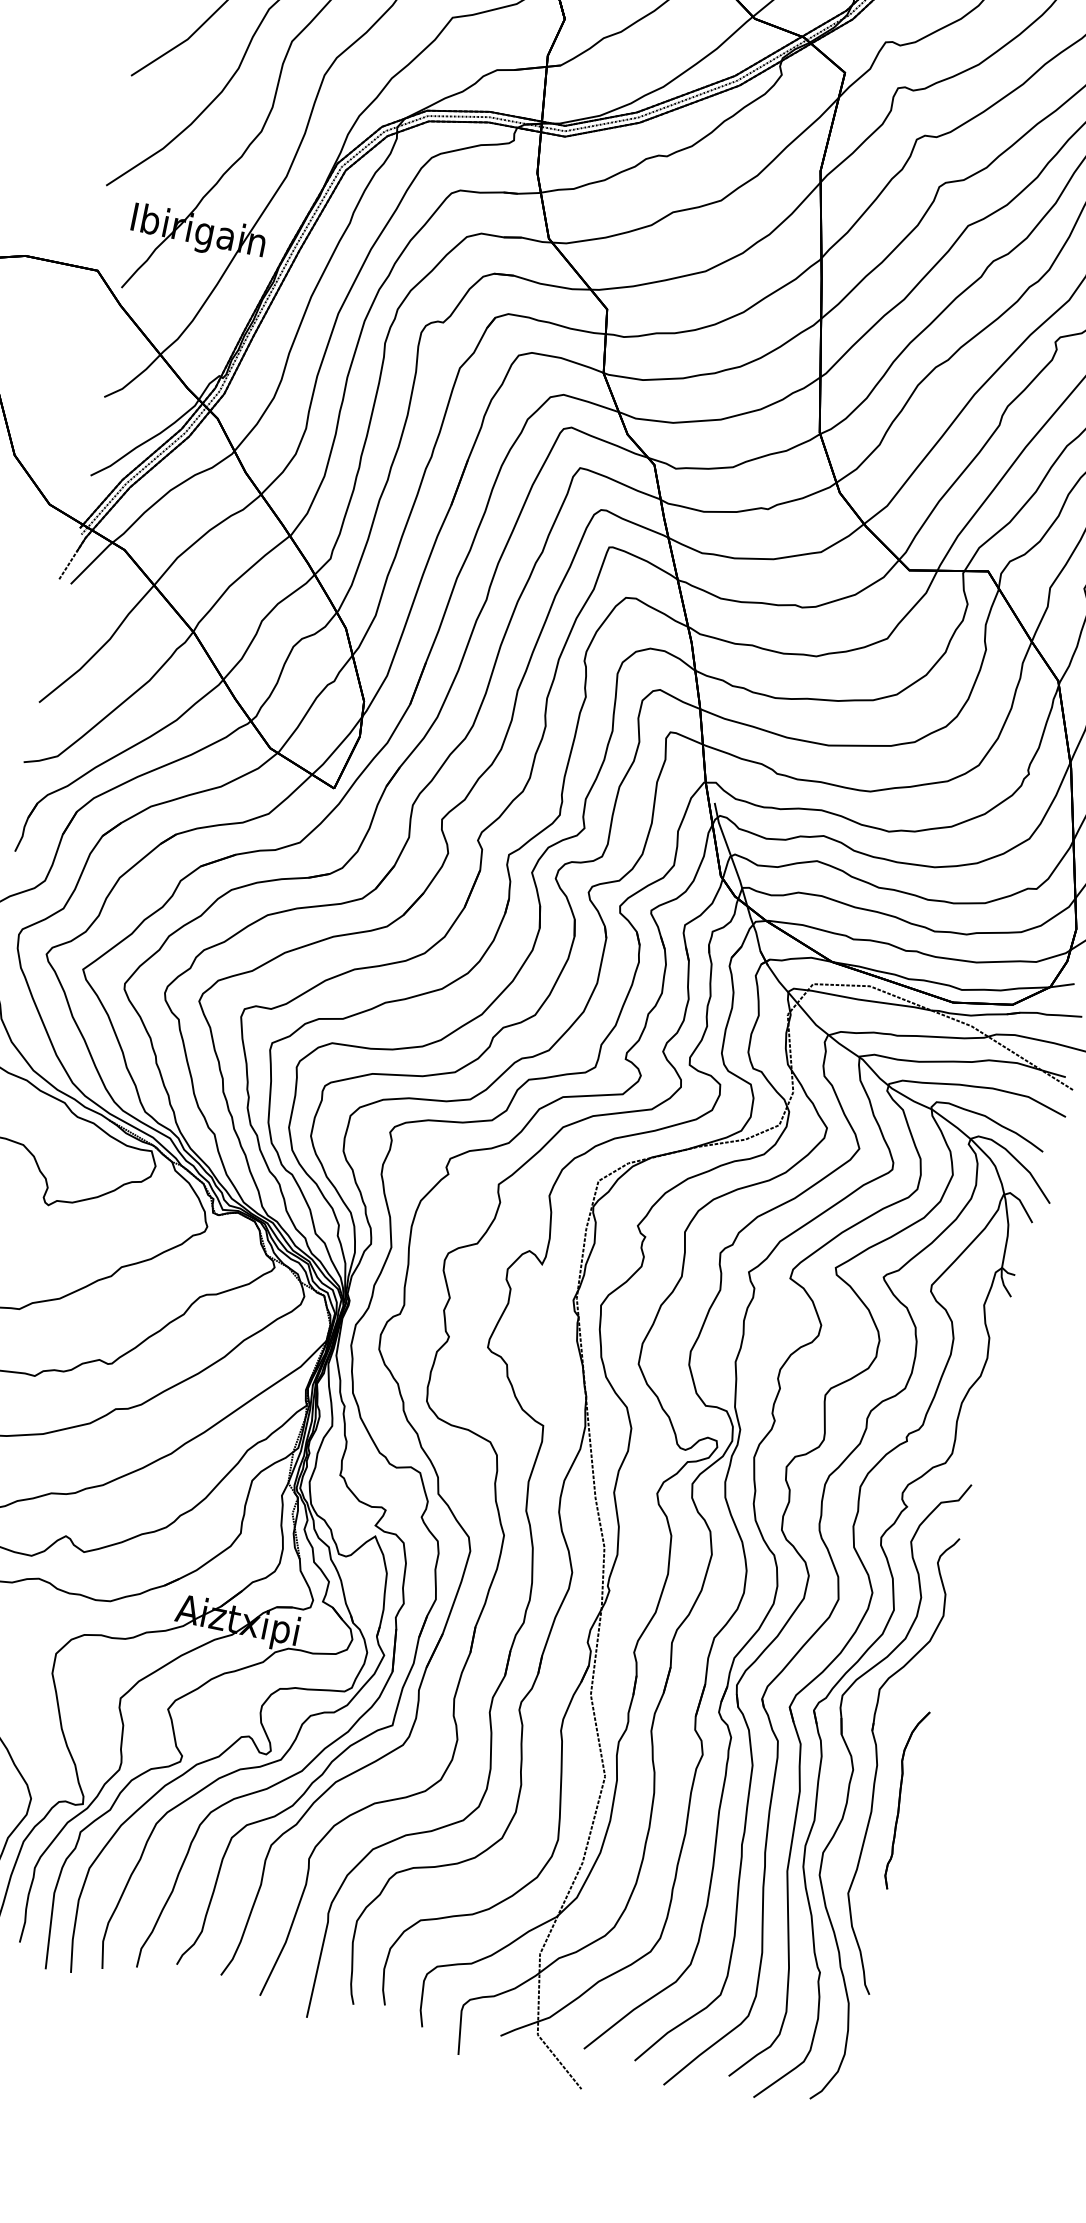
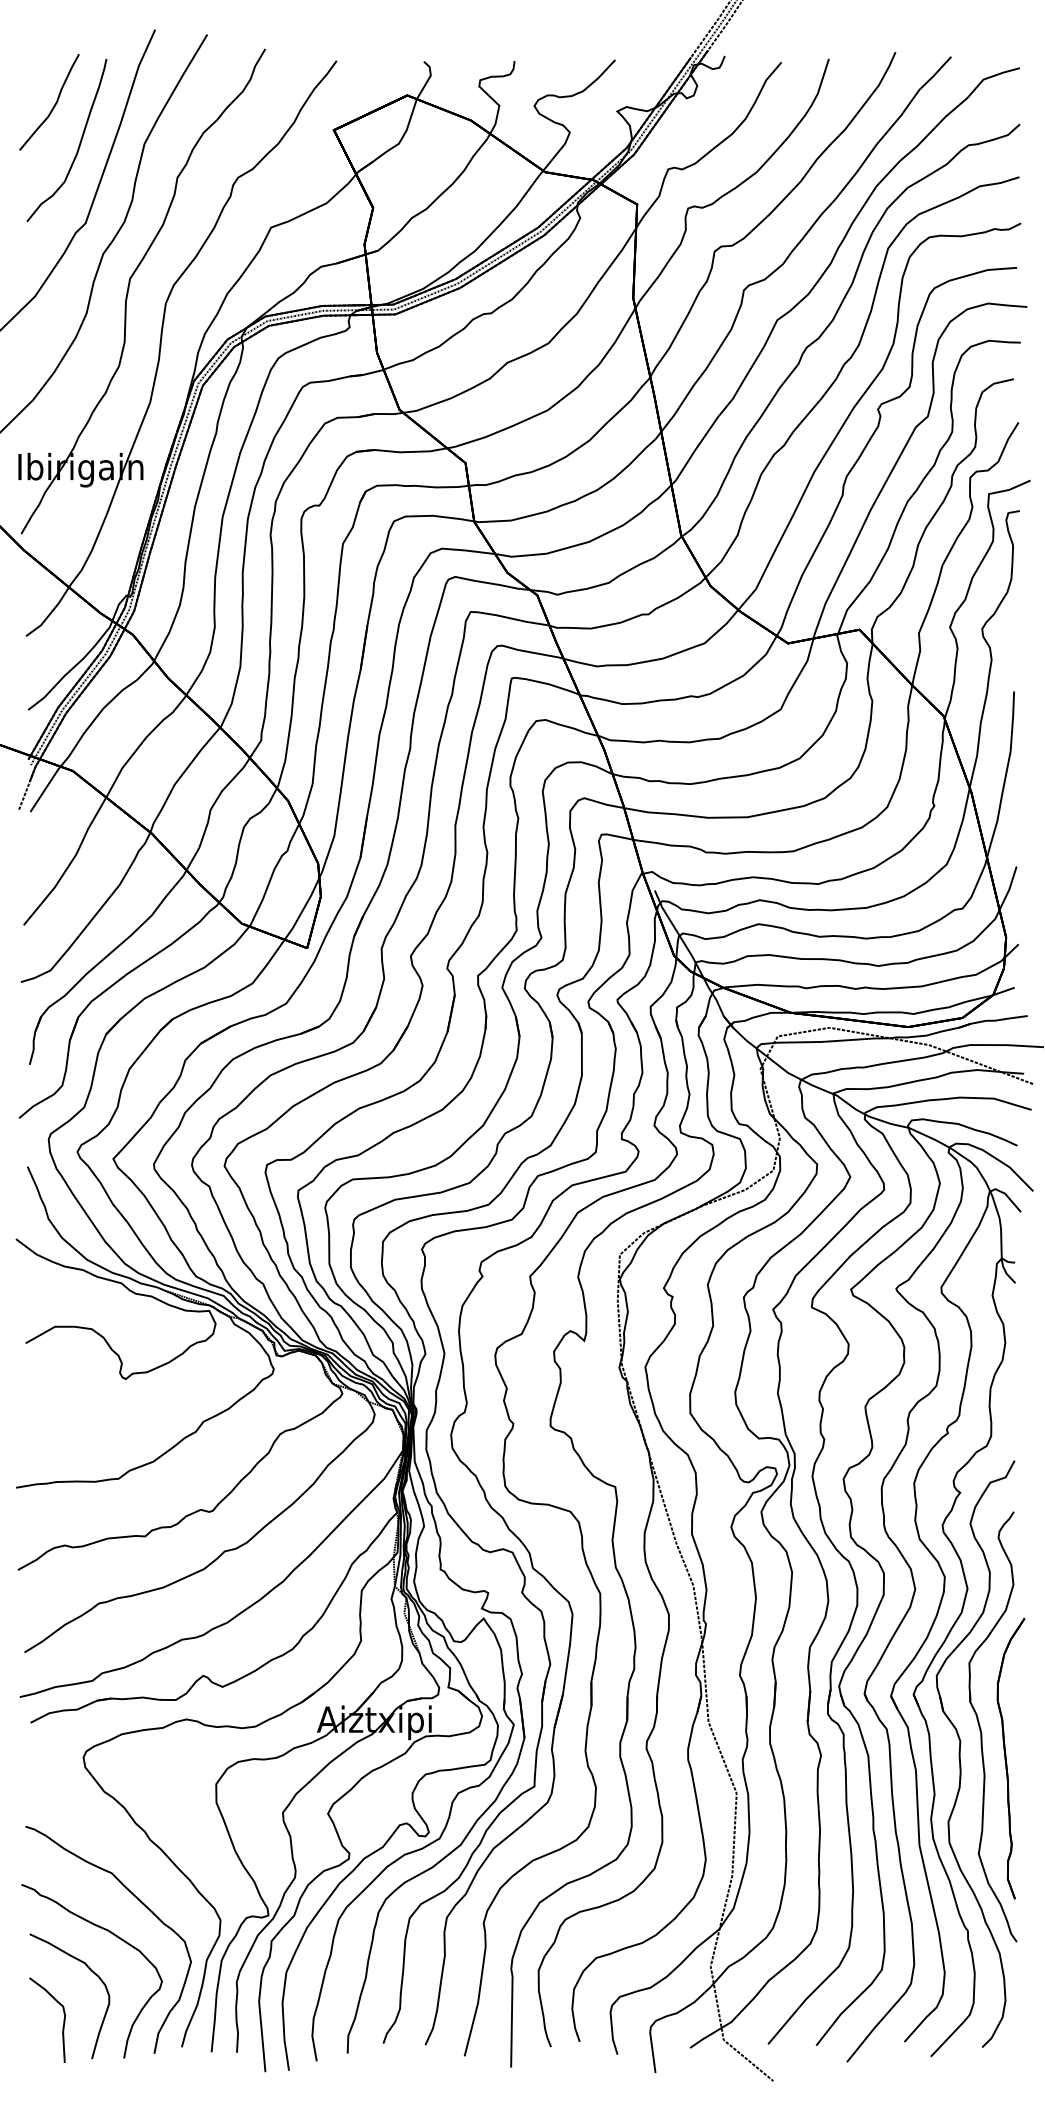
part: (902, 1799) -> (1010, 1758), size x1.67

